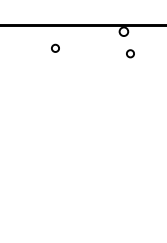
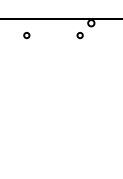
circle: (55, 48) -> (26, 35), moved
circle: (129, 53) -> (79, 35), moved

